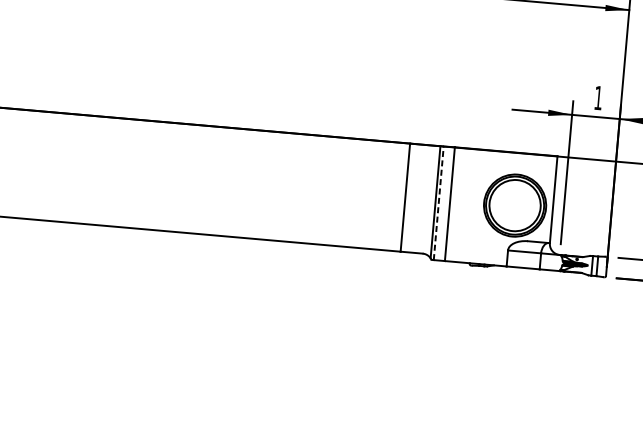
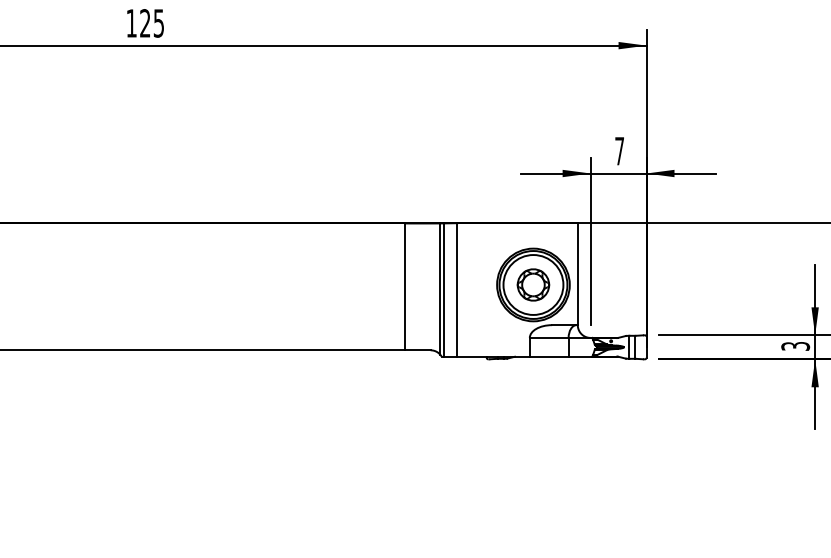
text: (598, 98) -> (619, 151), 1 -> 7
line: (438, 203) -> (444, 290), dashed -> solid
part: (515, 205) -> (533, 284), added

